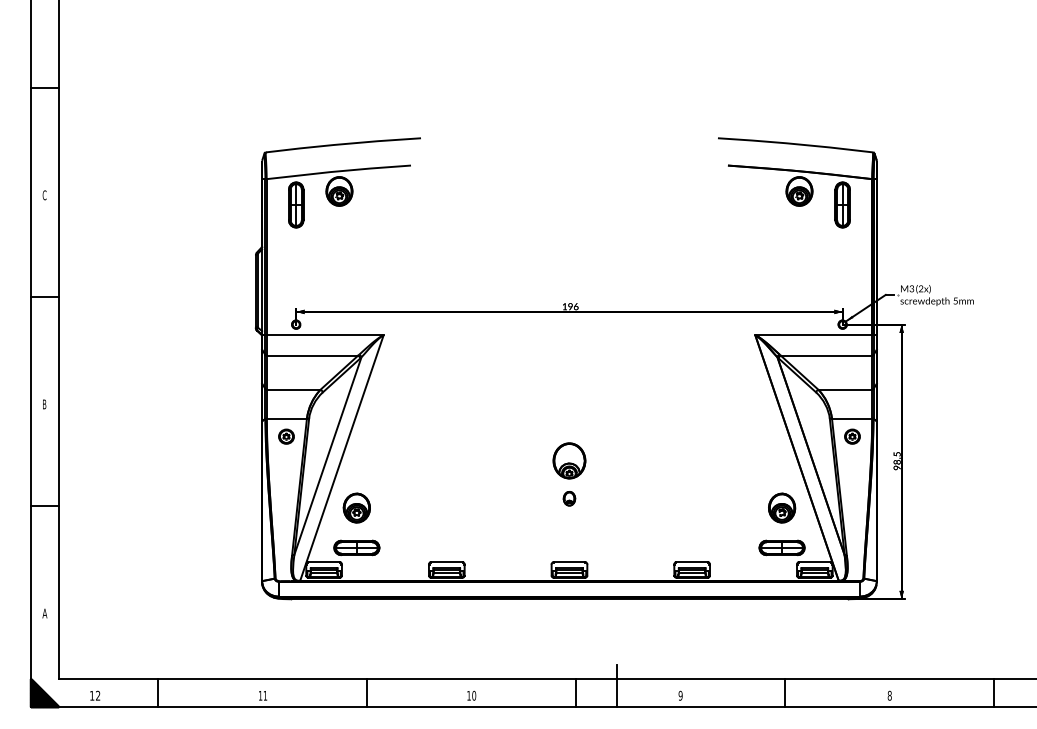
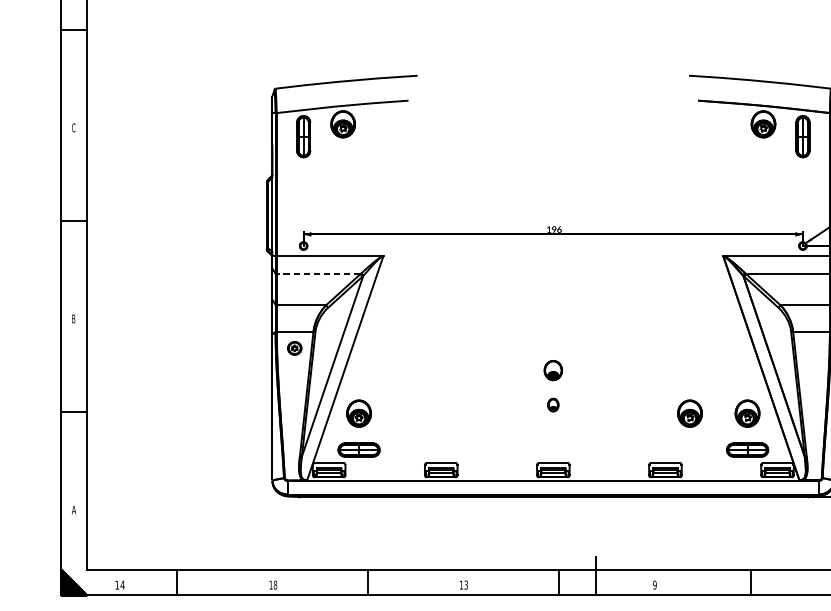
line: (312, 355) -> (318, 274), solid -> dashed
part: (852, 436) -> (811, 348), removed
part: (569, 460) -> (553, 370), size x0.6
part: (719, 507) -> (690, 413), added
text: (97, 695) -> (122, 584), 12 -> 14
text: (265, 695) -> (275, 584), 11 -> 18
text: (474, 695) -> (466, 584), 10 -> 13

